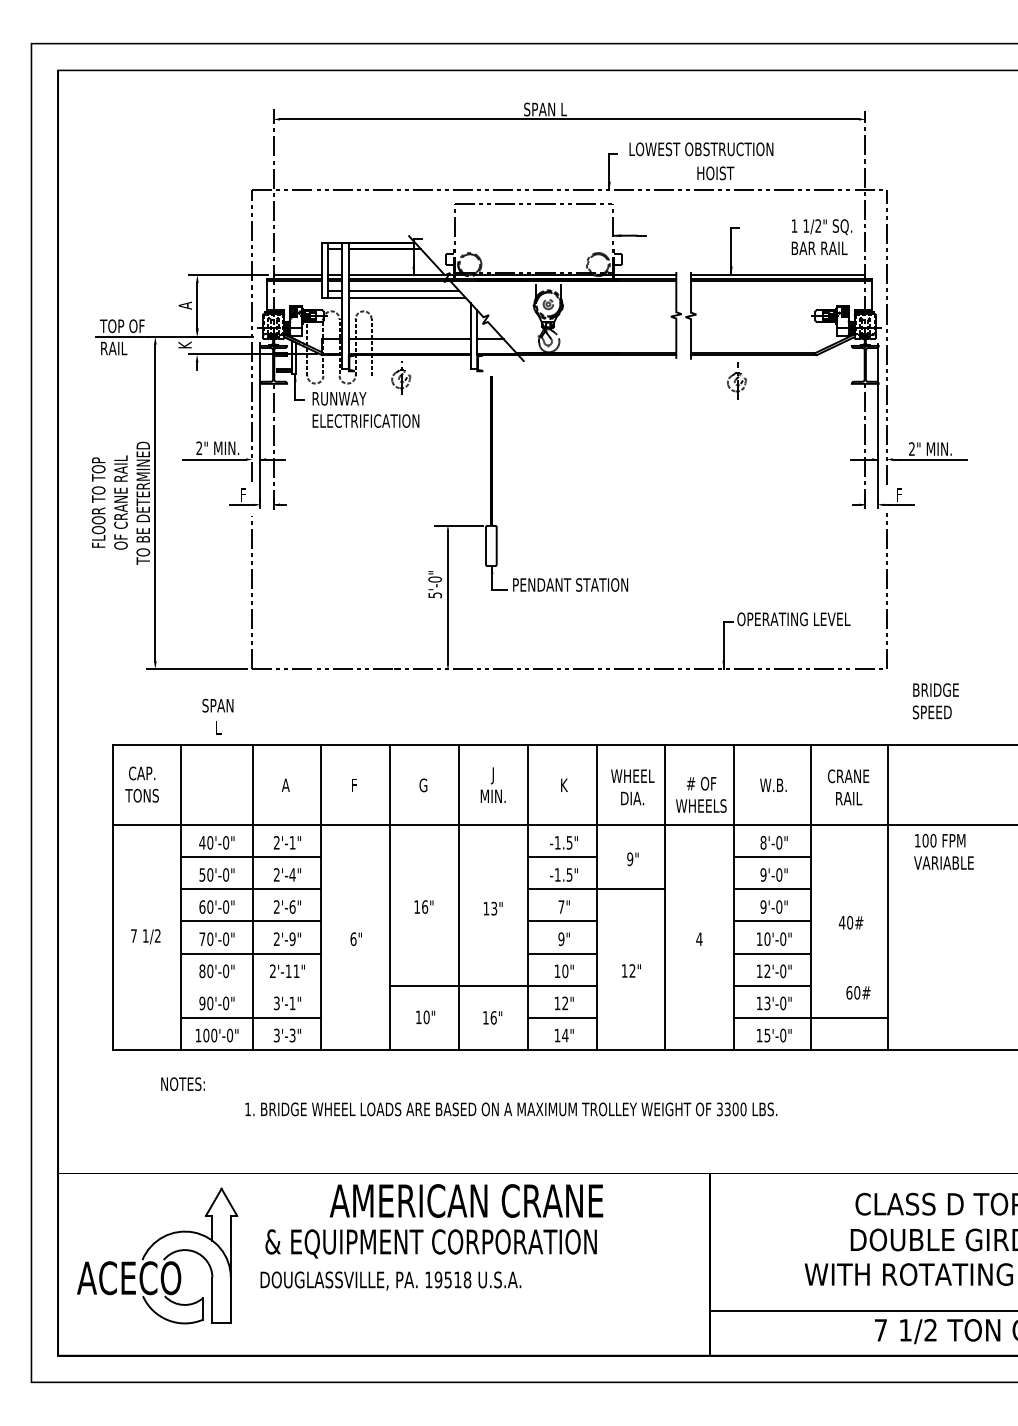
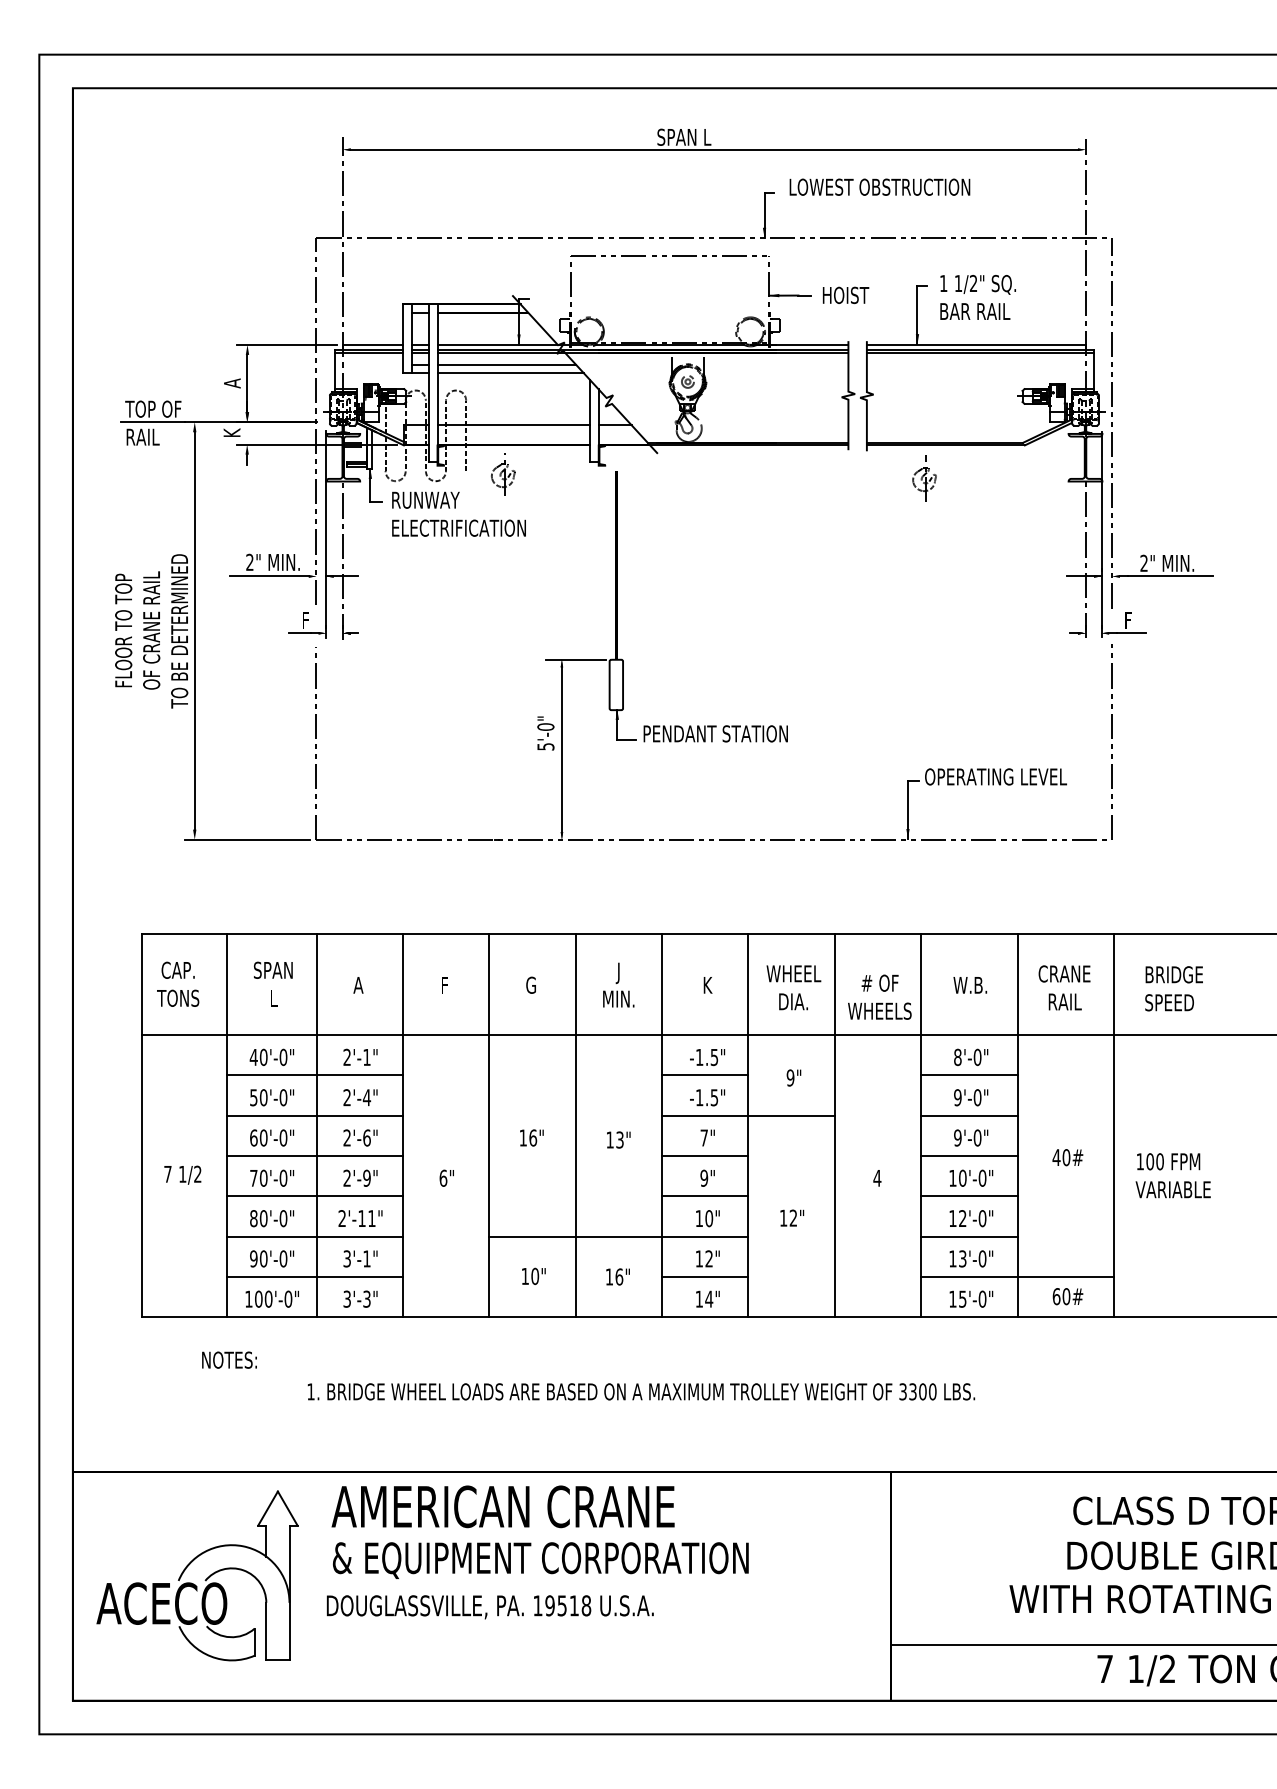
text: (715, 173) -> (845, 295), moved
text: (821, 237) -> (977, 297), moved
text: (935, 701) -> (1173, 988), moved
text: (218, 716) -> (273, 983), moved
text: (943, 851) -> (1172, 1175), moved
line: (250, 985) -> (314, 1236), added
text: (858, 992) -> (1067, 1296), moved
text: (465, 1200) -> (502, 1506), moved

